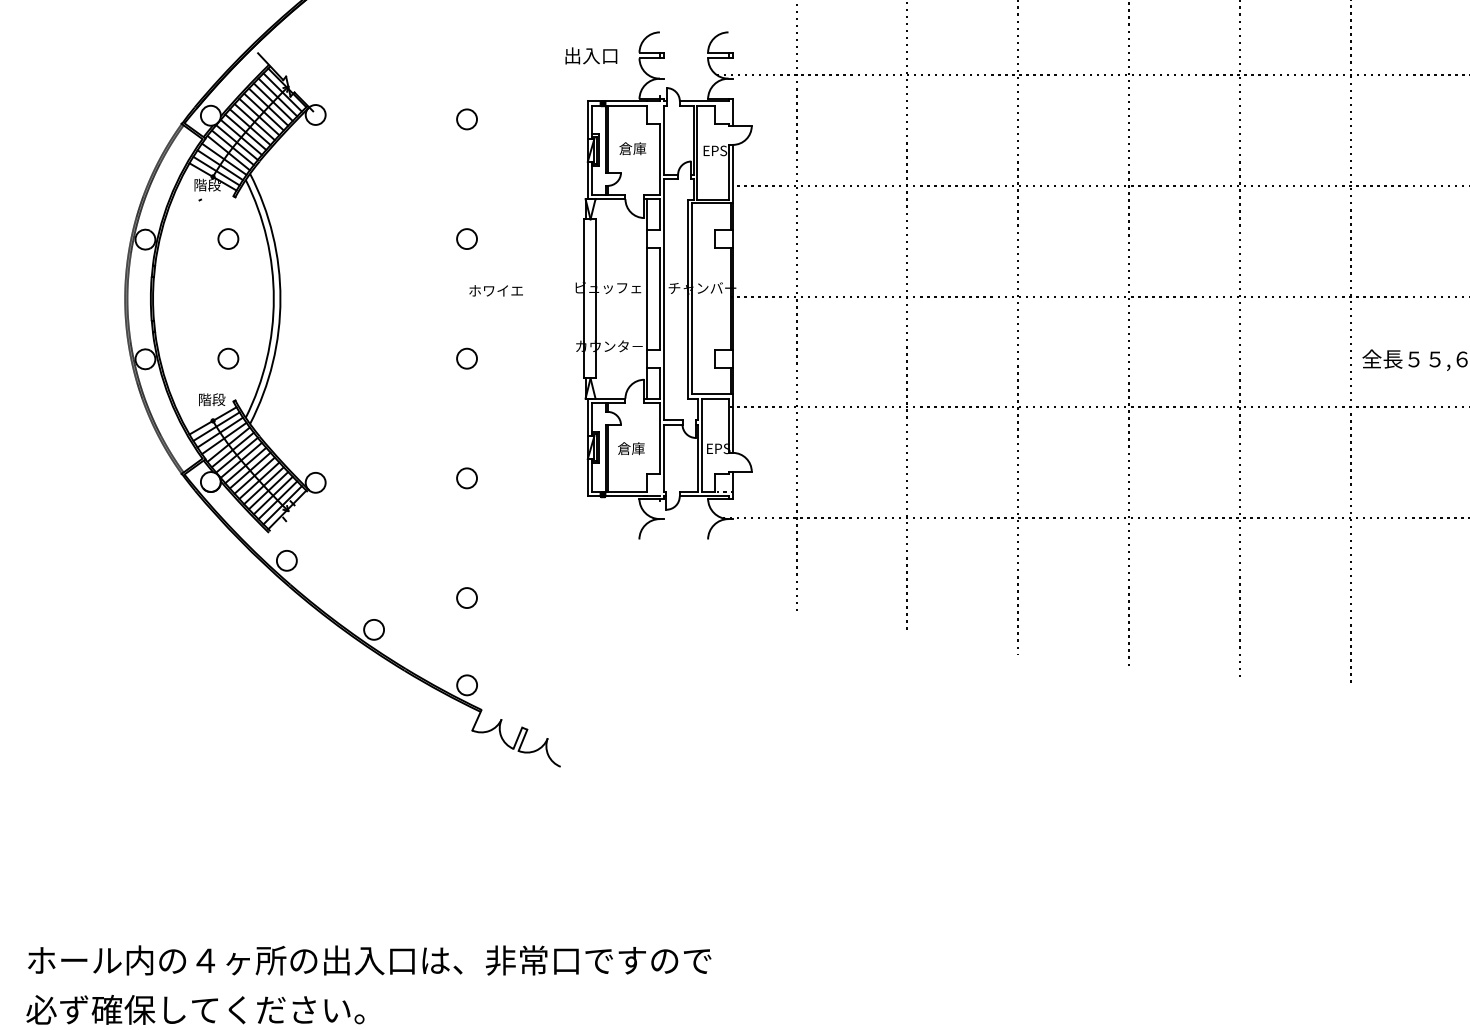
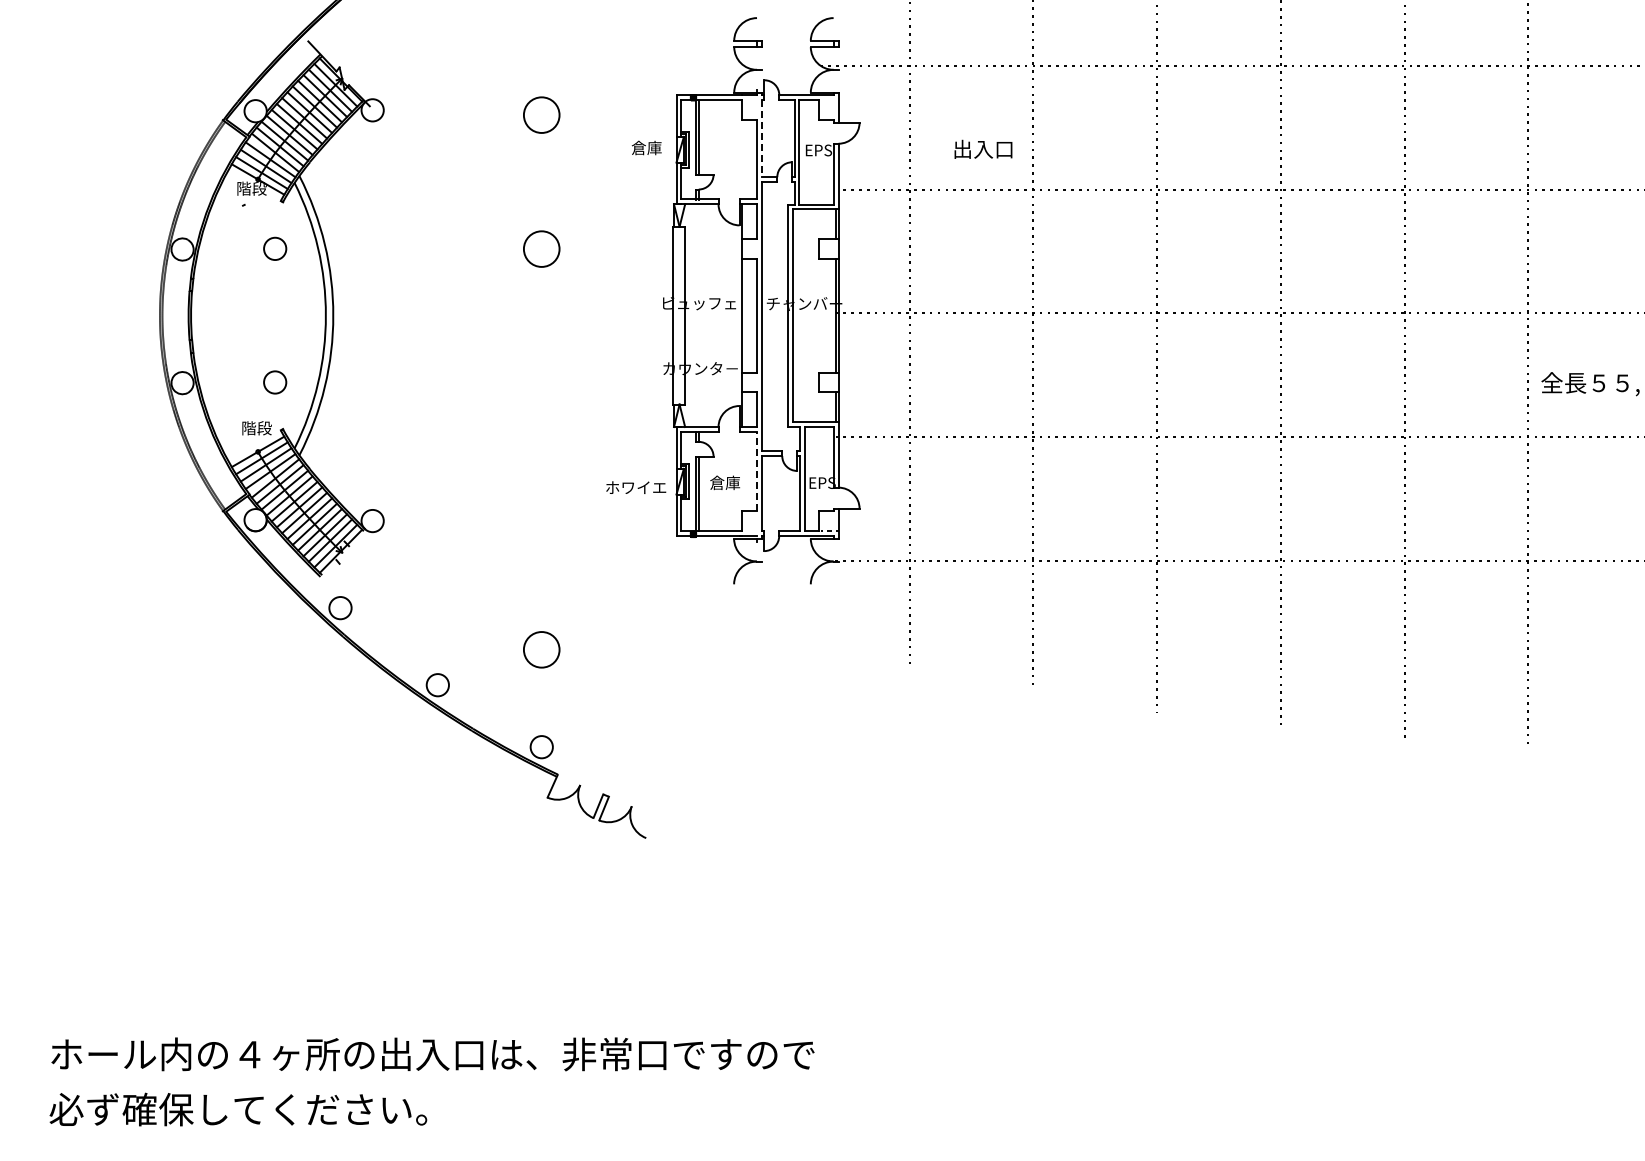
text: (591, 55) -> (983, 148), moved
circle: (466, 119) -> (541, 115), size x1.6
line: (663, 140) -> (761, 138), solid -> dashed
text: (632, 148) -> (646, 147), moved
circle: (466, 238) -> (541, 248), size x1.6
text: (496, 290) -> (636, 487), moved
circle: (466, 358) -> (541, 382), removed
line: (659, 438) -> (756, 471), solid -> dashed
circle: (466, 478) -> (541, 516), removed
circle: (466, 597) -> (541, 649), size x1.6

